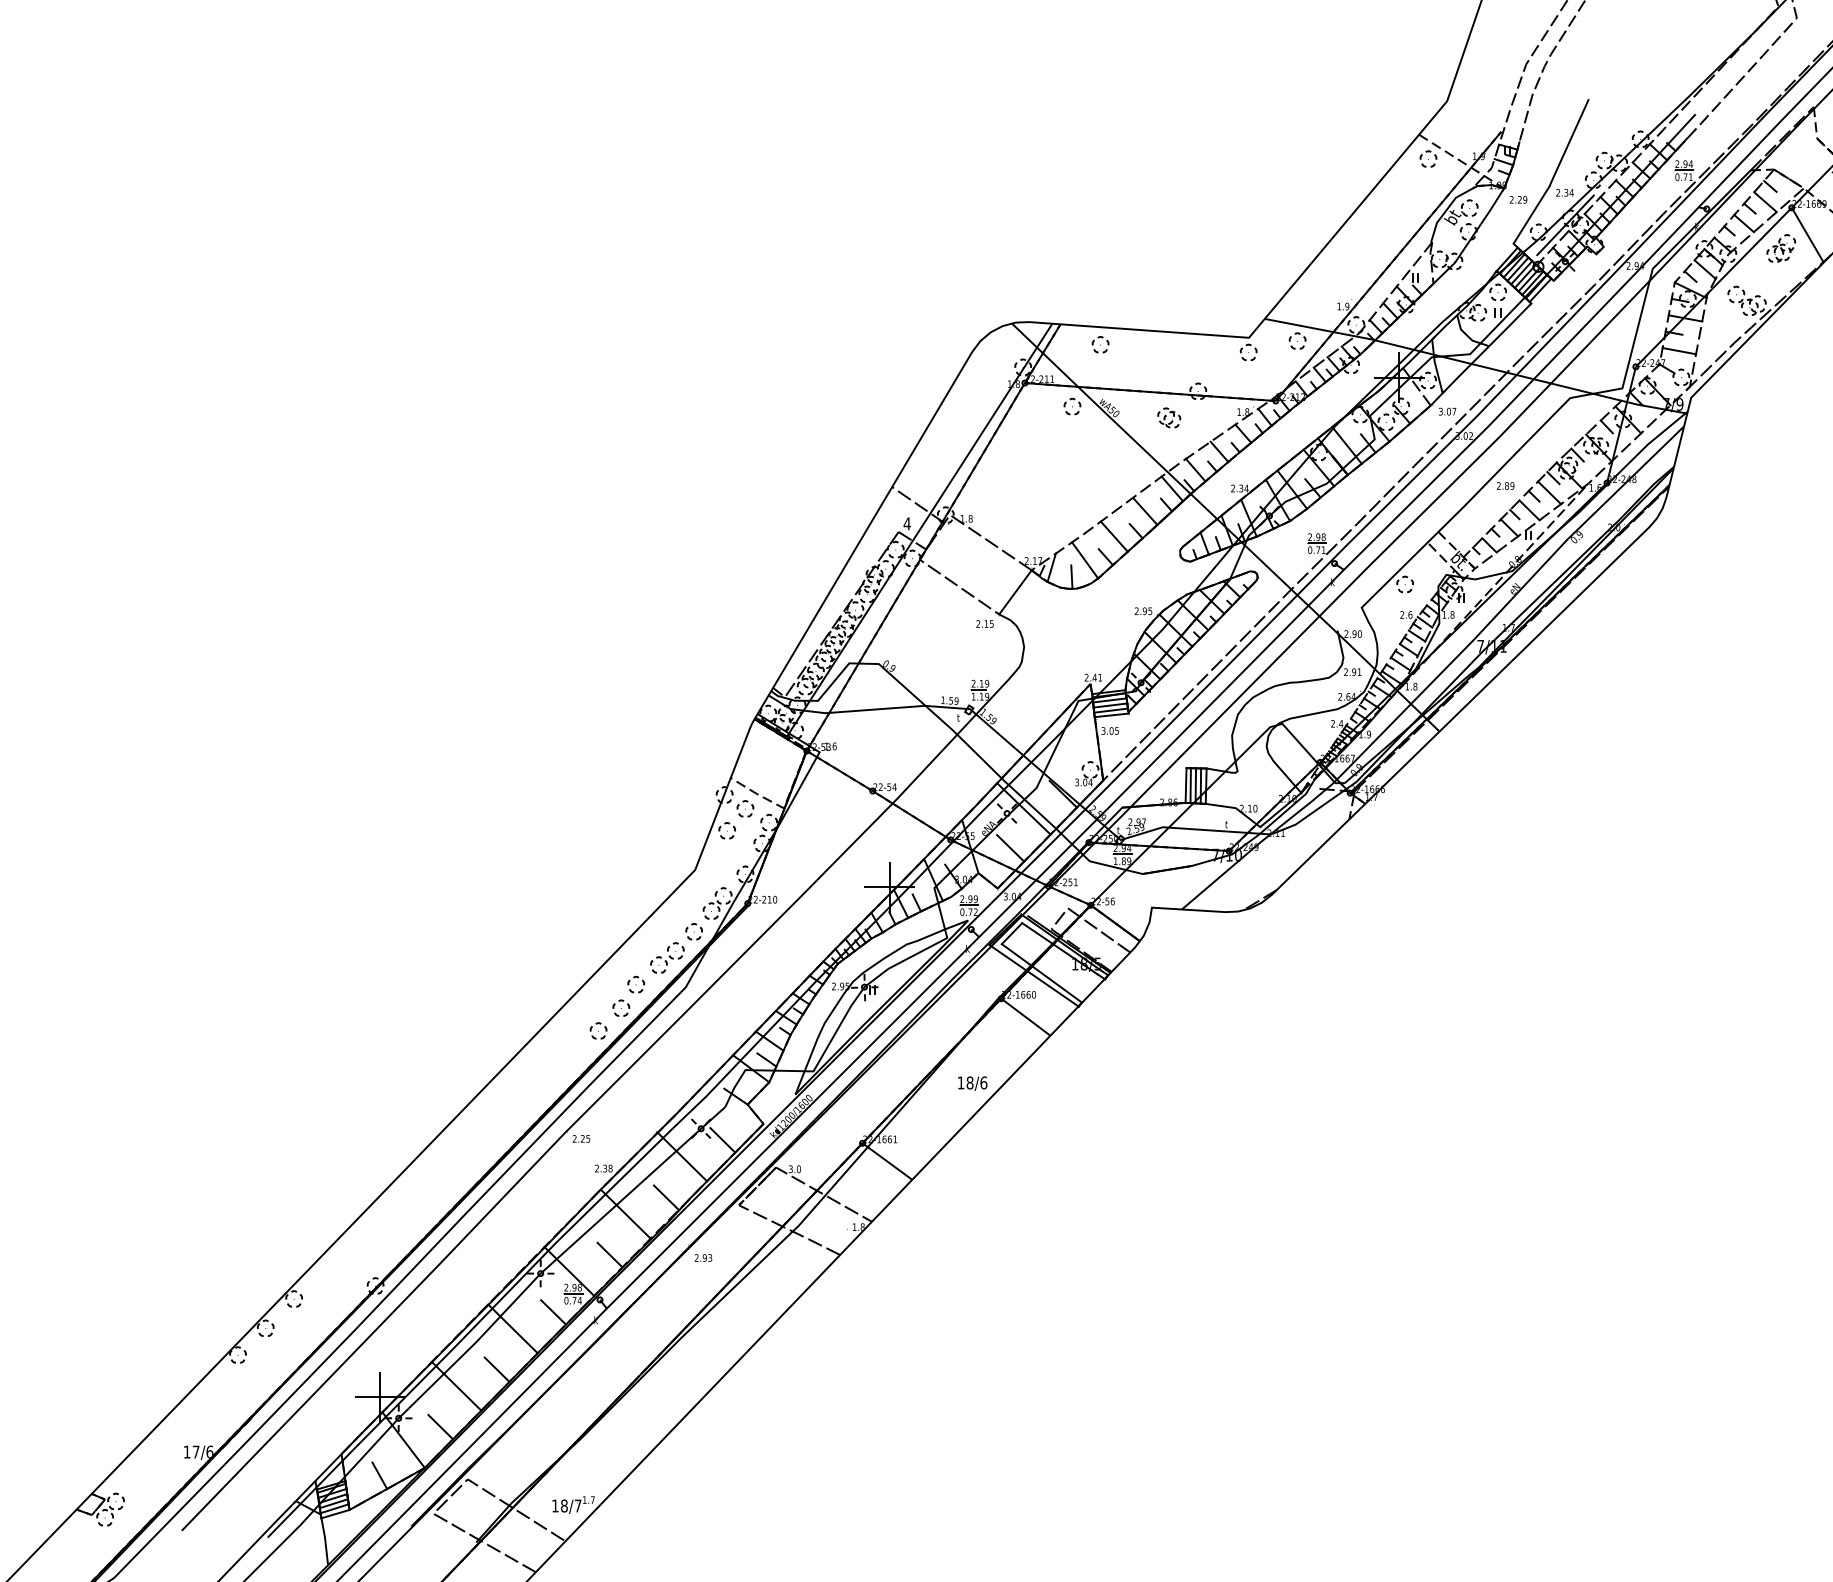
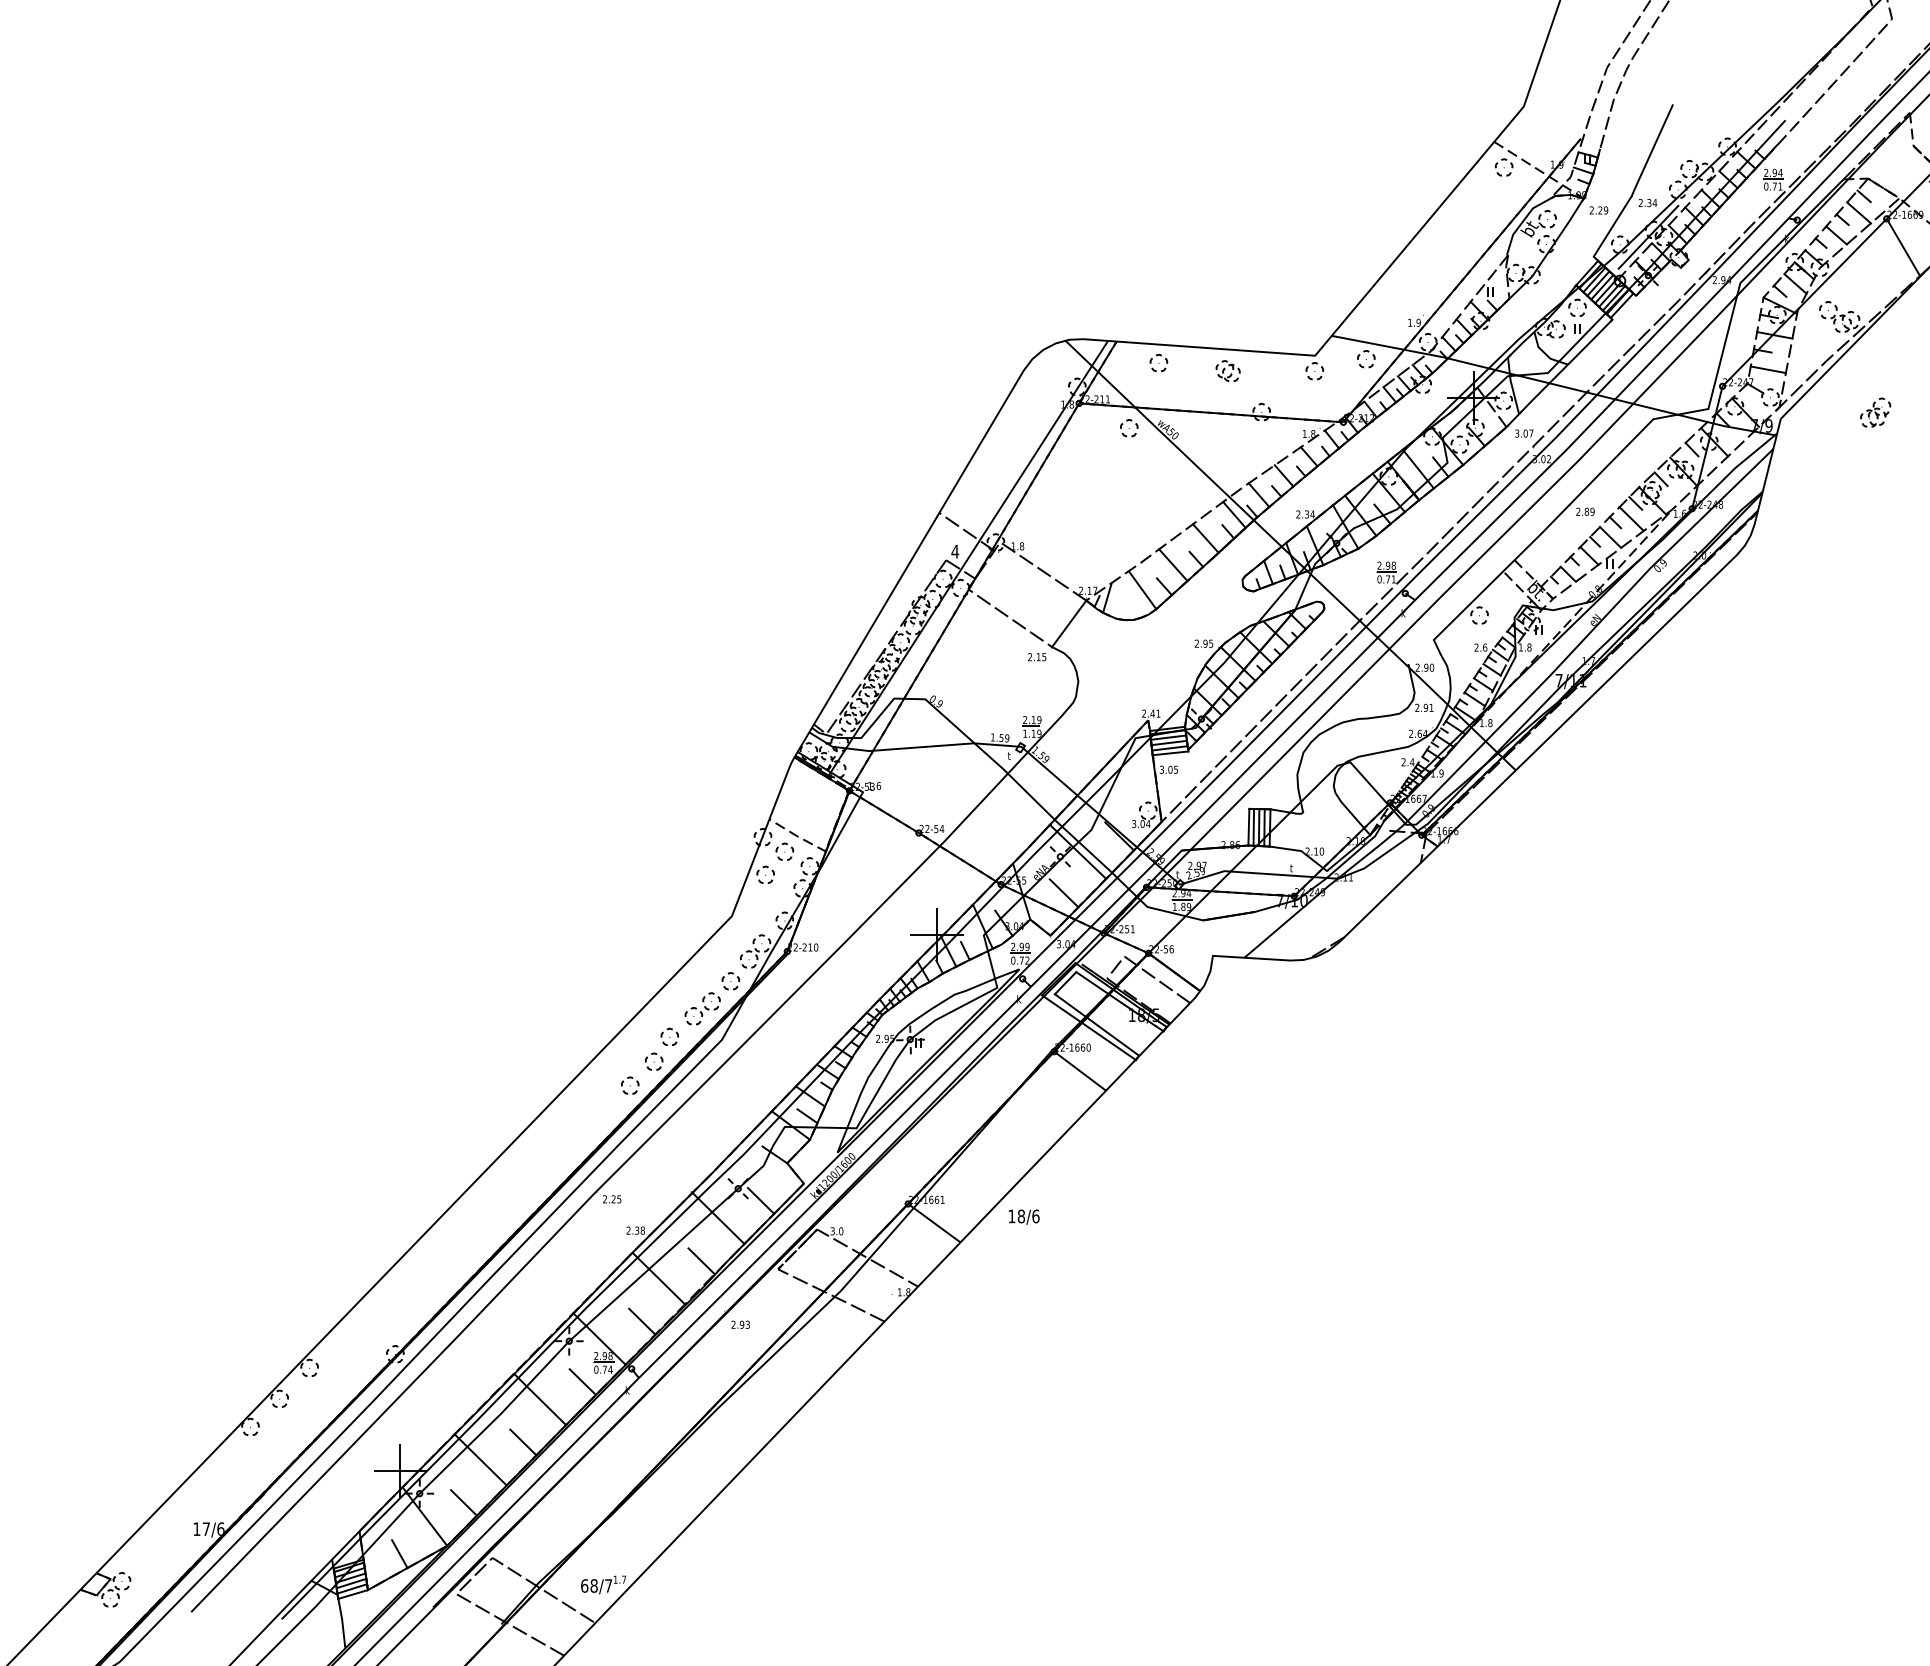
part: (1781, 248) -> (1875, 412), moved
part: (1168, 417) -> (1227, 370), moved
line: (1071, 576) -> (1128, 607), removed
text: (973, 1083) -> (1024, 1216), moved
text: (555, 1505) -> (584, 1585), 18/7 -> 68/7

